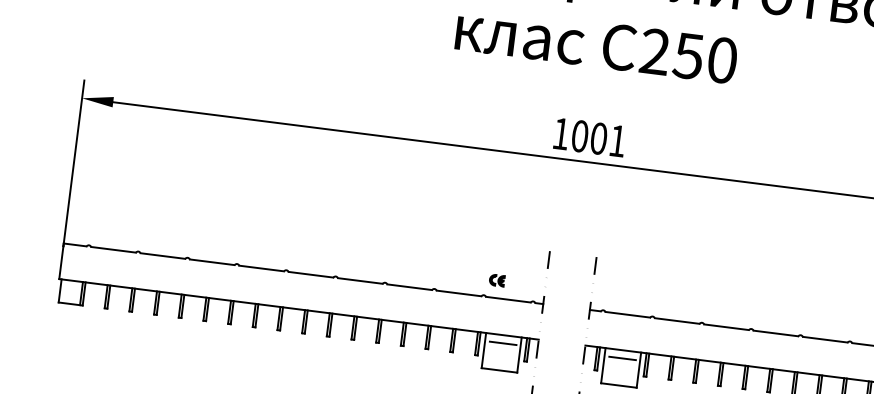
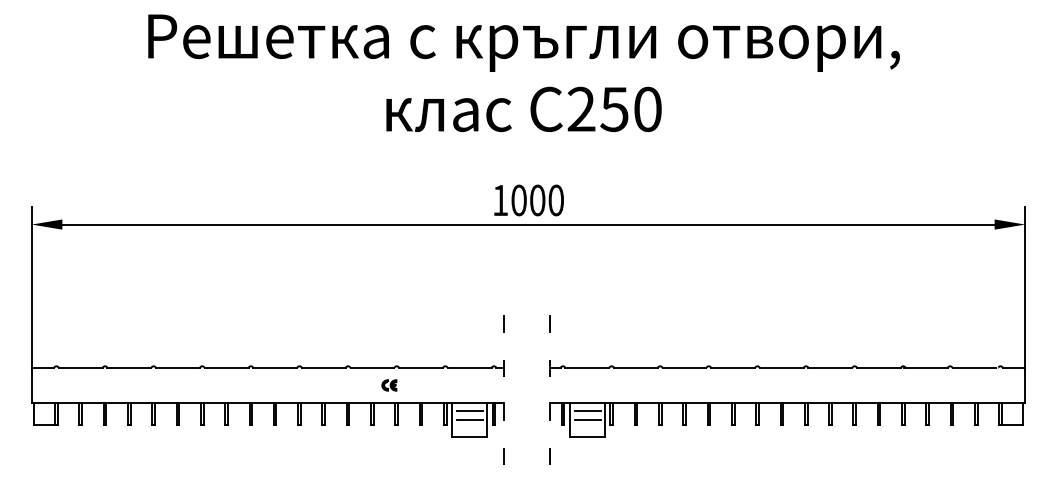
text: (616, 141) -> (555, 200), 1001 -> 1000
part: (497, 280) -> (389, 385), moved
line: (501, 352) -> (469, 419), added
line: (621, 367) -> (587, 419), added

